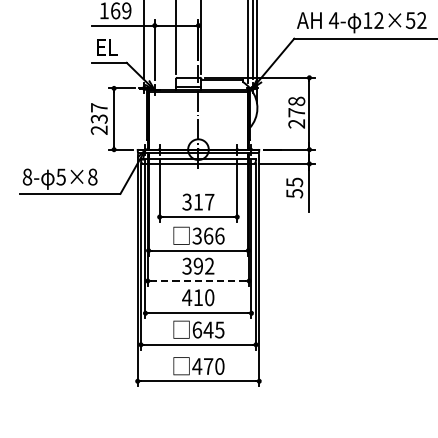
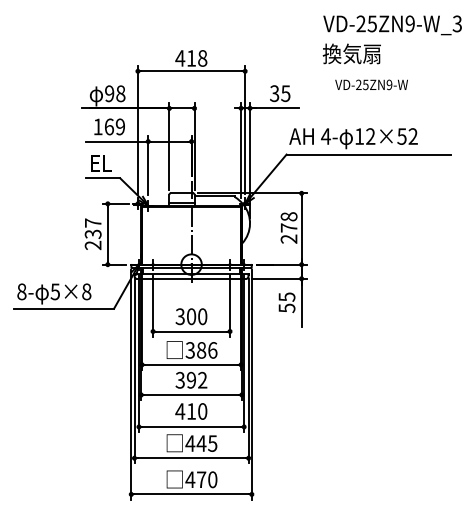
text: (204, 201) -> (197, 316), 317 -> 300
text: (208, 236) -> (201, 350), 366 -> 386
line: (198, 280) -> (191, 394), dashed -> solid
text: (197, 329) -> (190, 443), 645 -> 445

